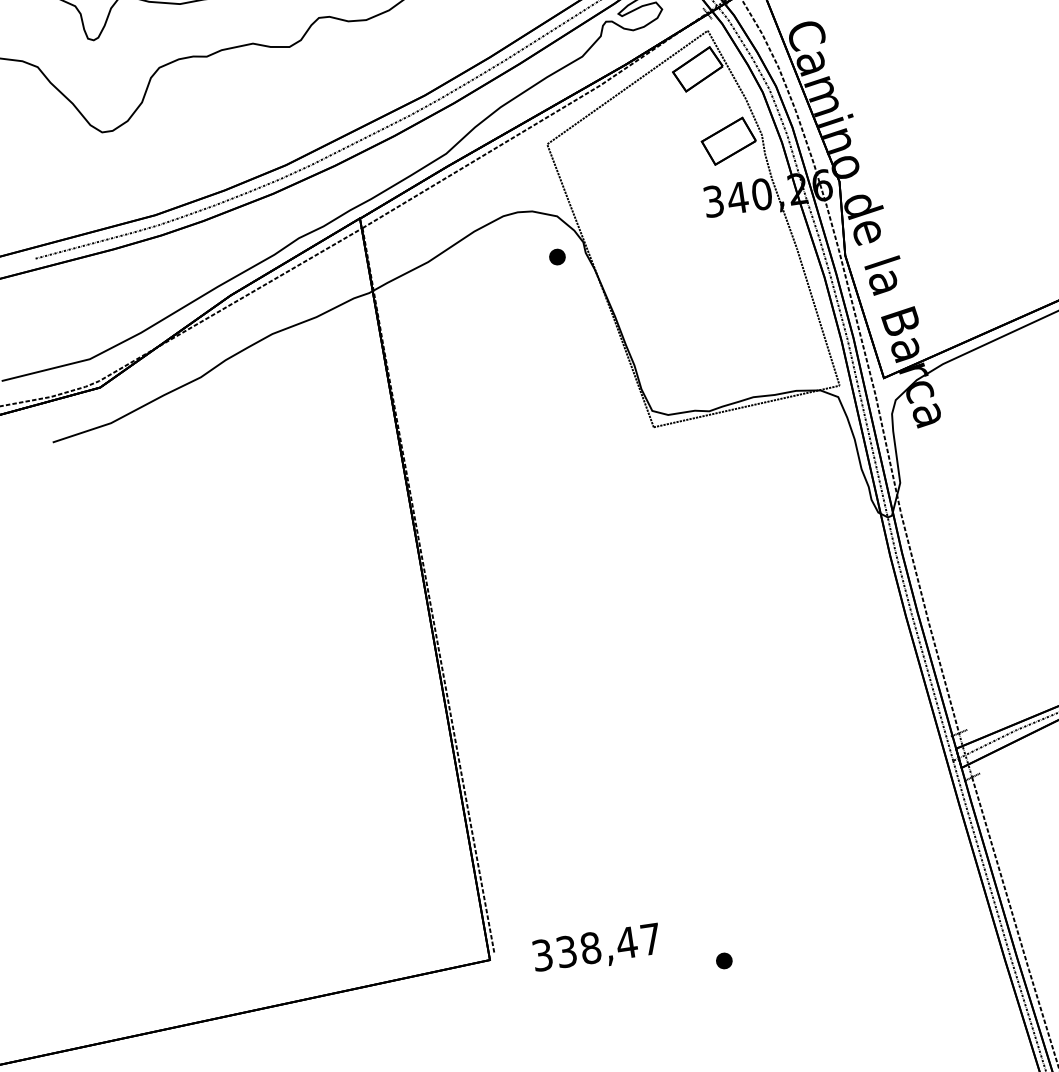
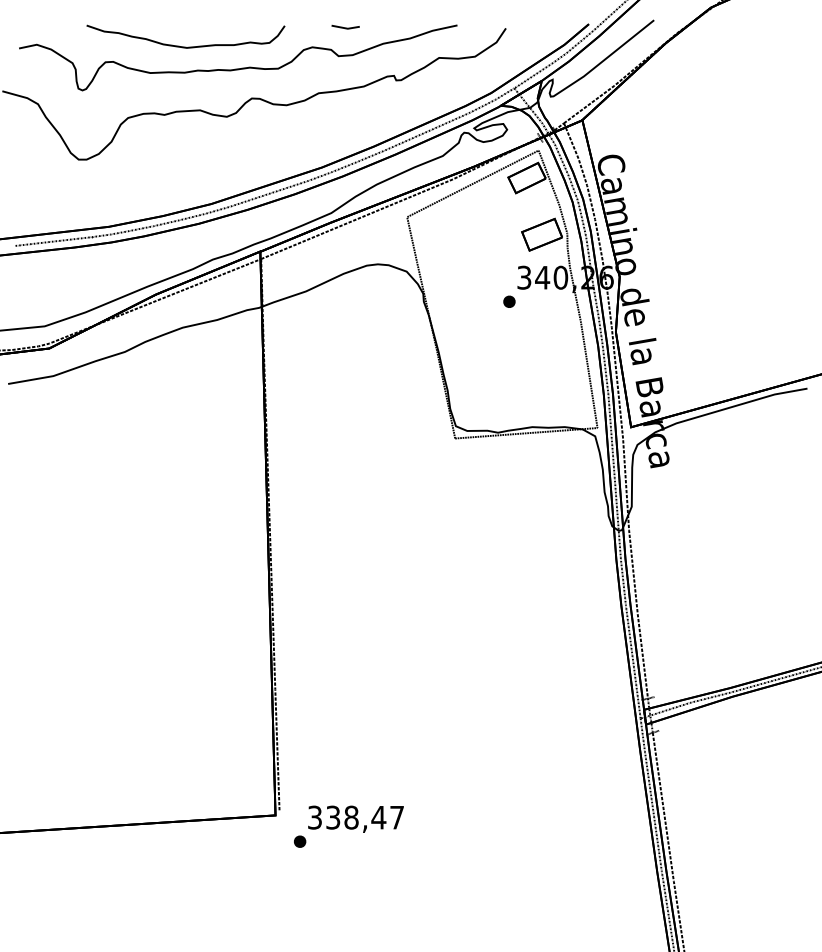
part: (557, 256) -> (509, 301), moved
part: (724, 960) -> (300, 841), moved

